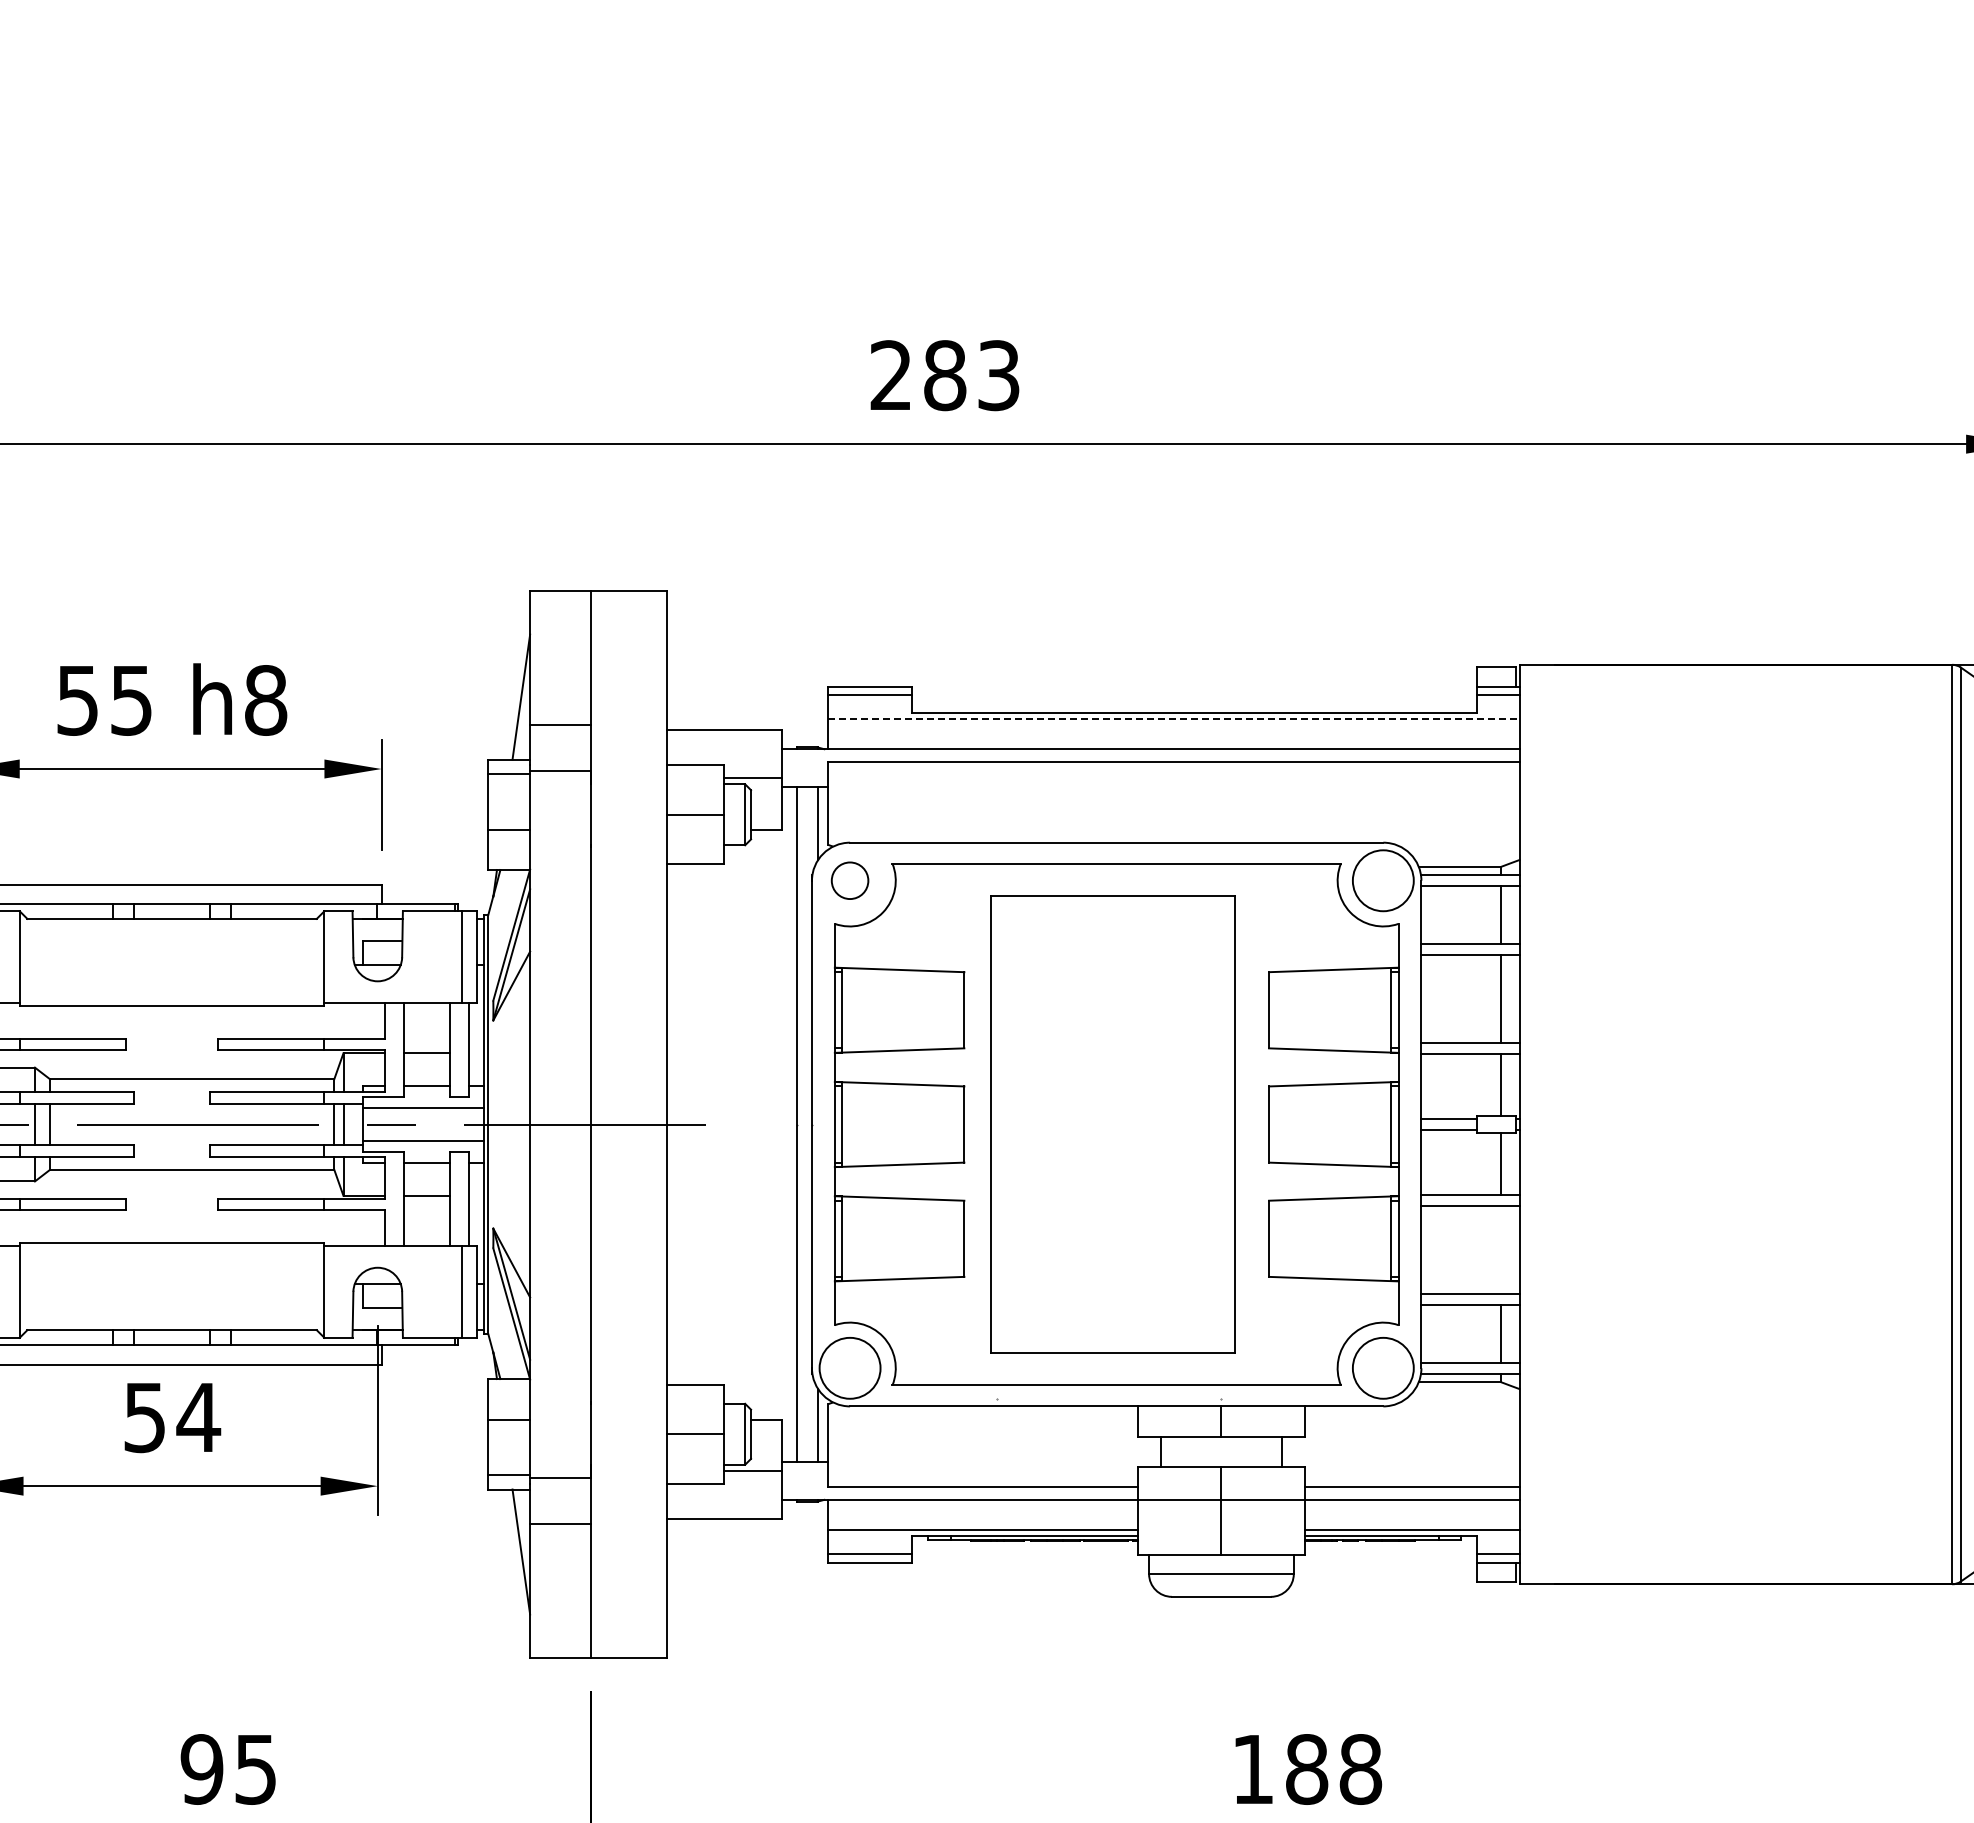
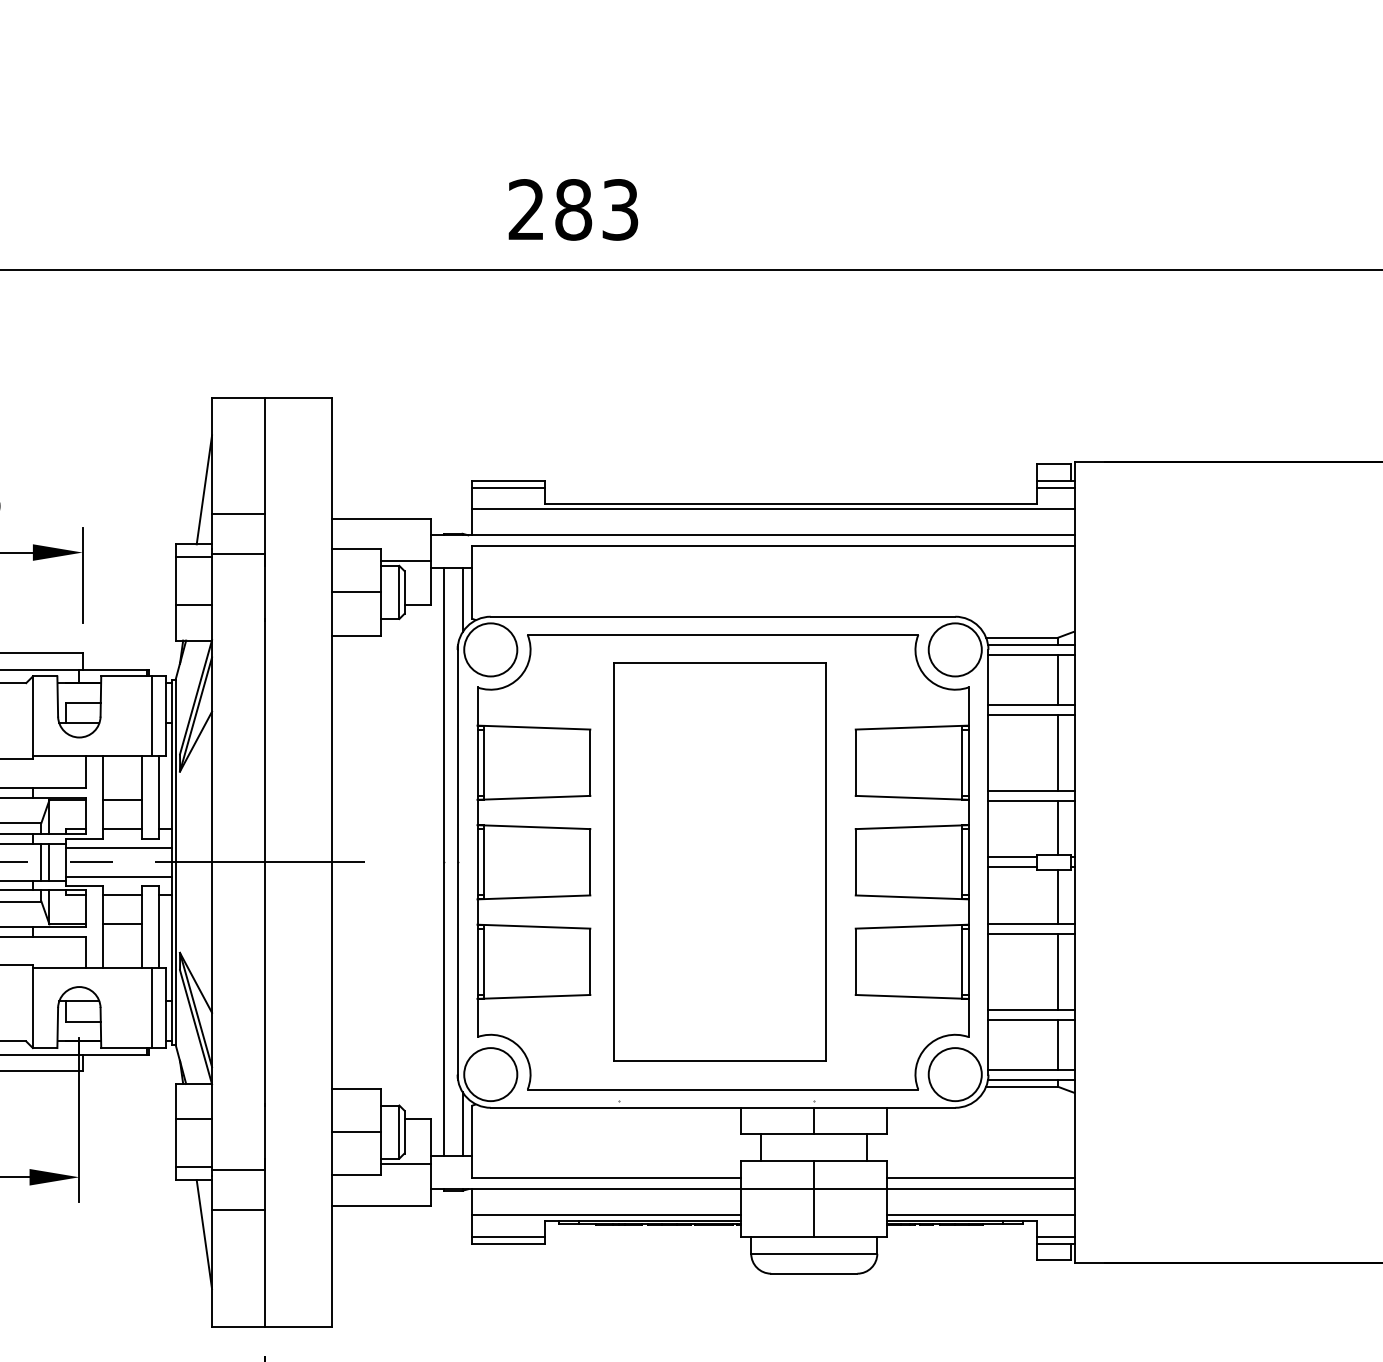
line: (1174, 719) -> (773, 509), dashed -> solid
circle: (849, 880) -> (490, 649), size x1.67
line: (1500, 1250) -> (1057, 971), added

